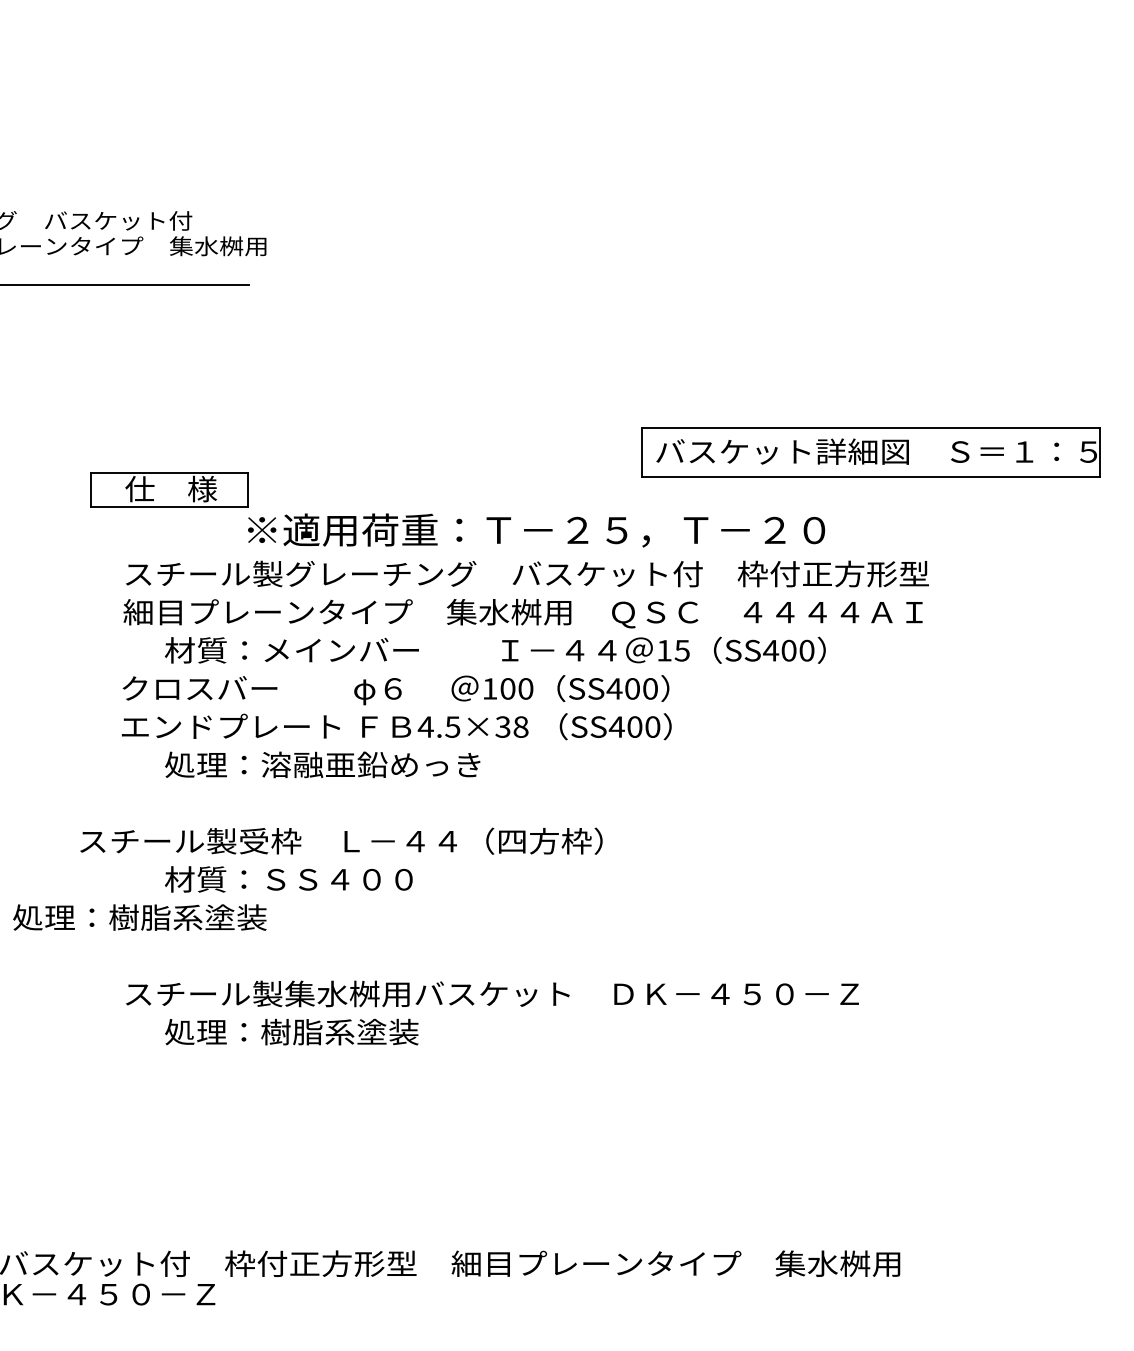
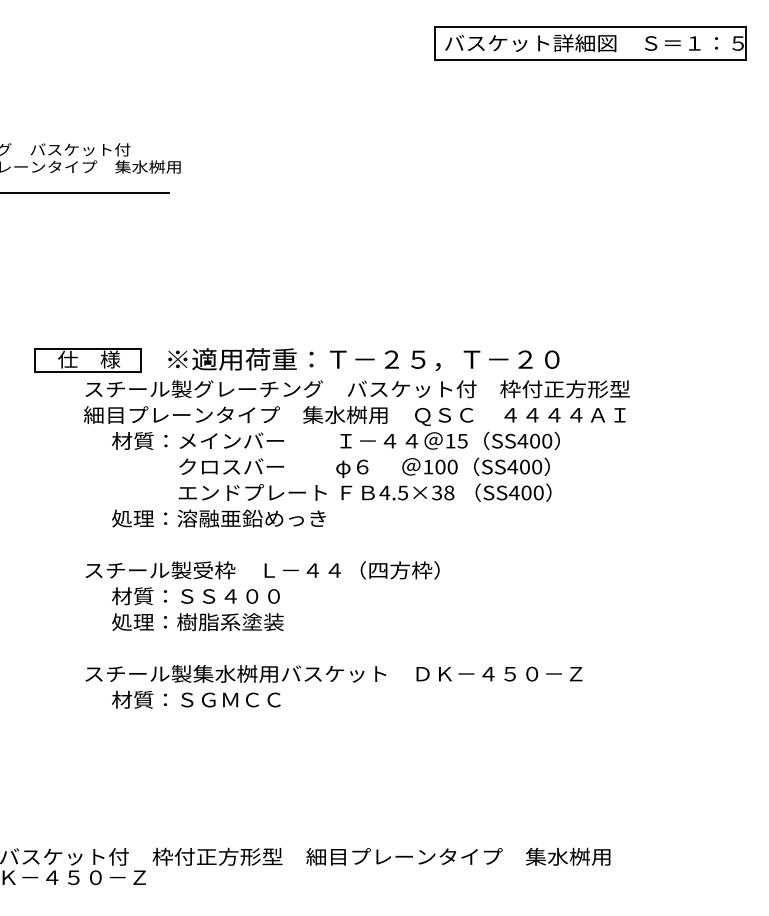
part: (870, 452) -> (590, 43), moved
part: (168, 490) -> (87, 360), moved
text: (395, 707) -> (364, 479), moved
text: (341, 841) -> (262, 570), moved
text: (139, 918) -> (197, 622), moved
text: (291, 1031) -> (197, 699), 処理：樹脂系塗装 -> 材質：ＳＧＭＣＣ

